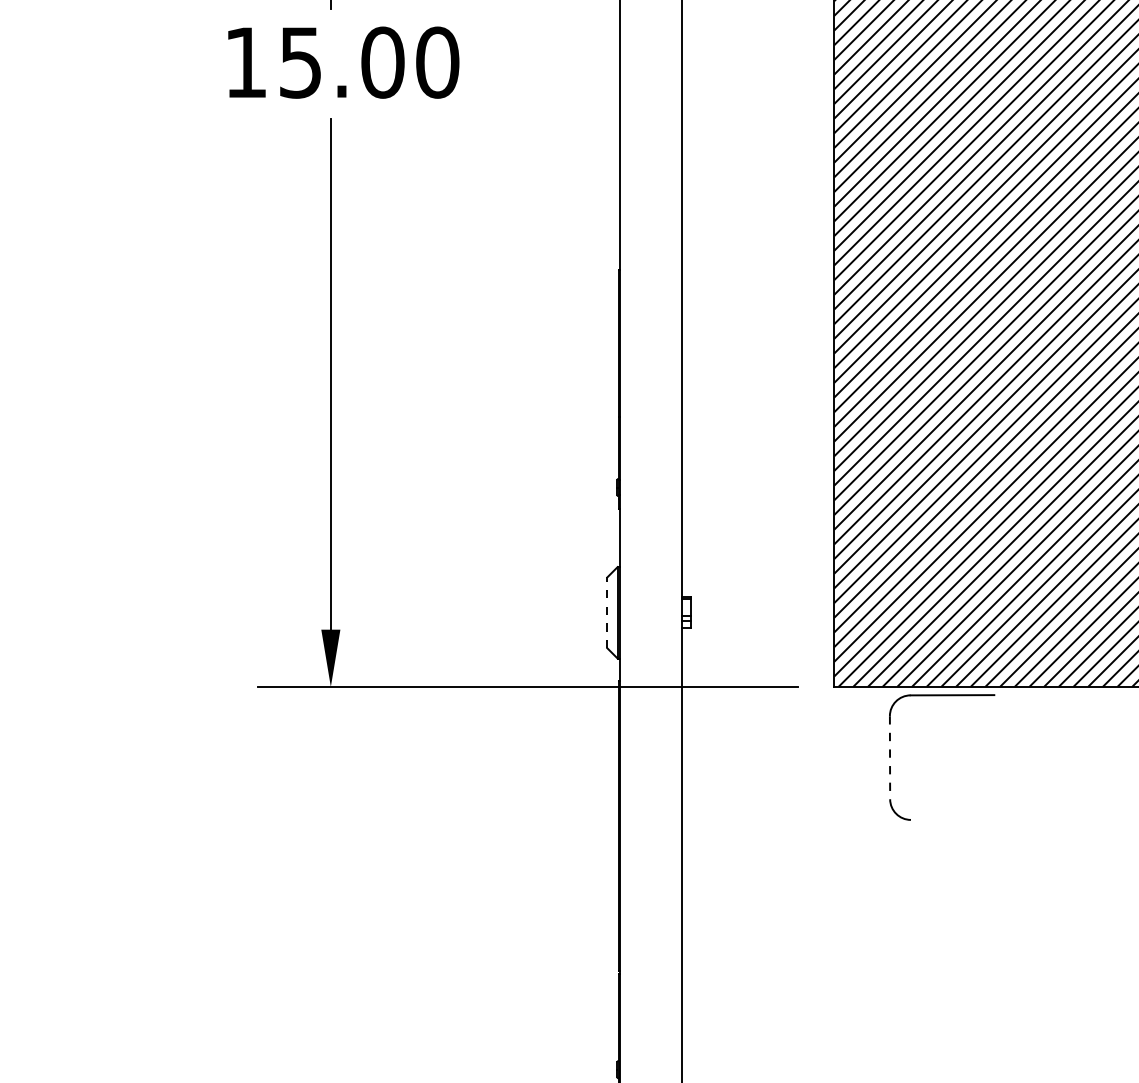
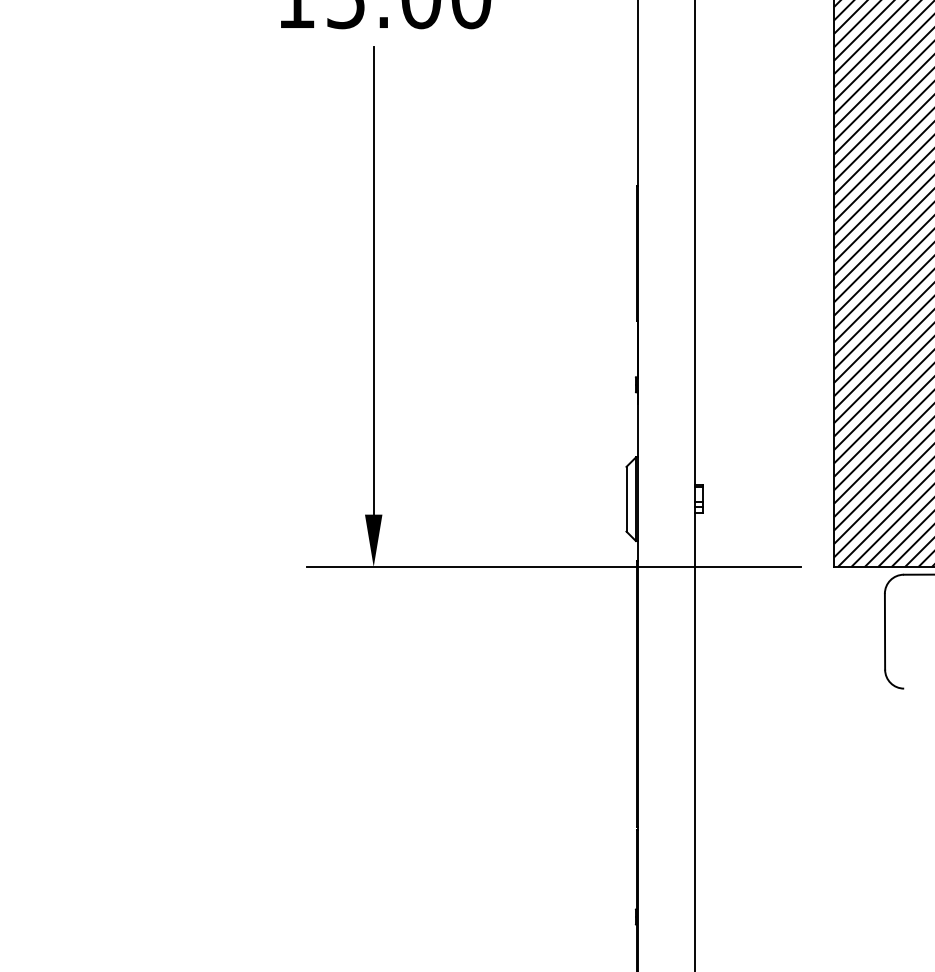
line: (607, 612) -> (626, 498), dashed -> solid
line: (890, 757) -> (885, 631), dashed -> solid

